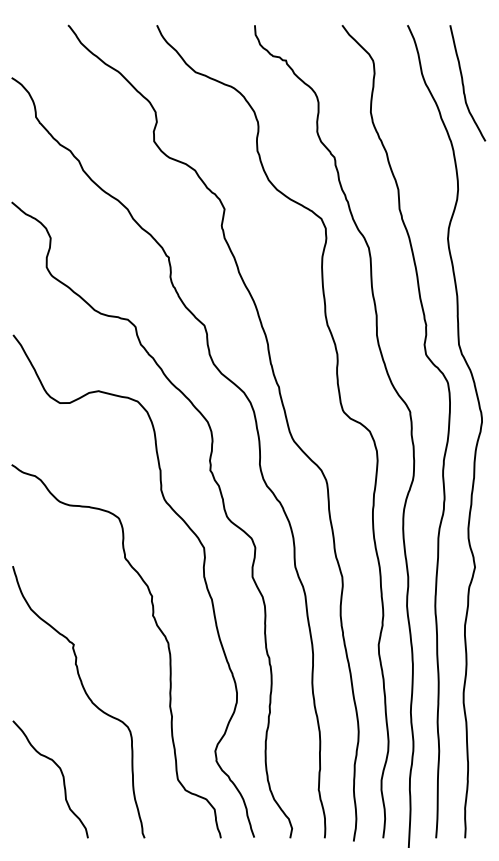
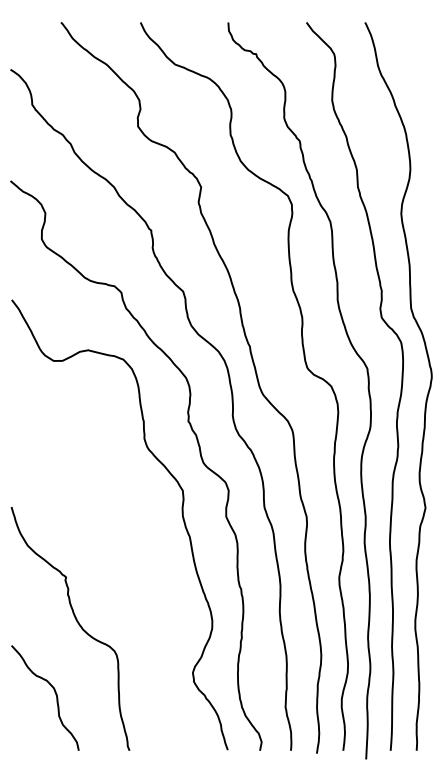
curve: (464, 85) -> (416, 76), removed
curve: (156, 626) -> (140, 561), removed

